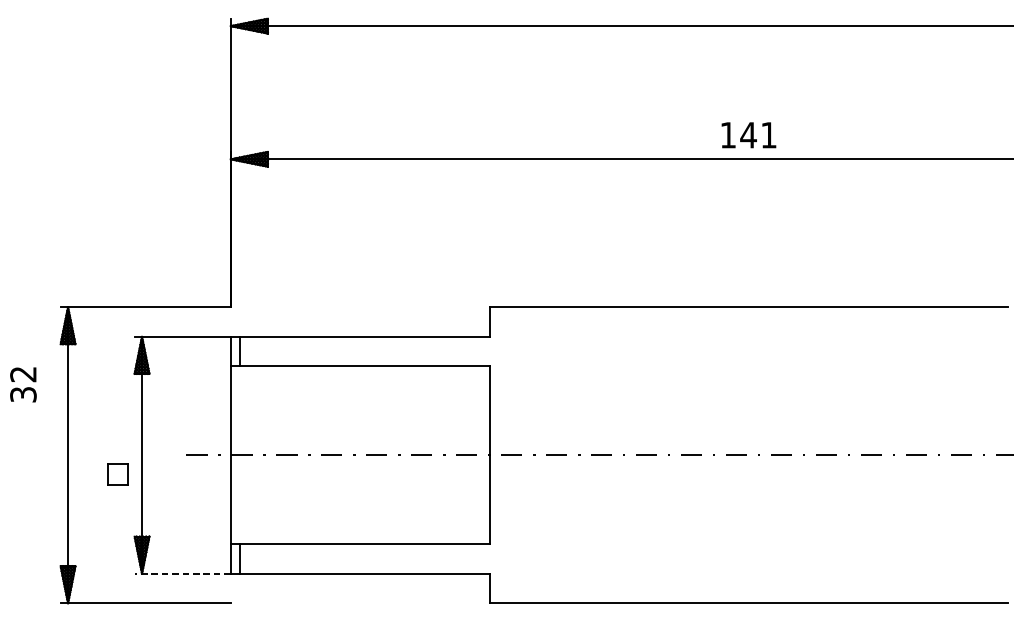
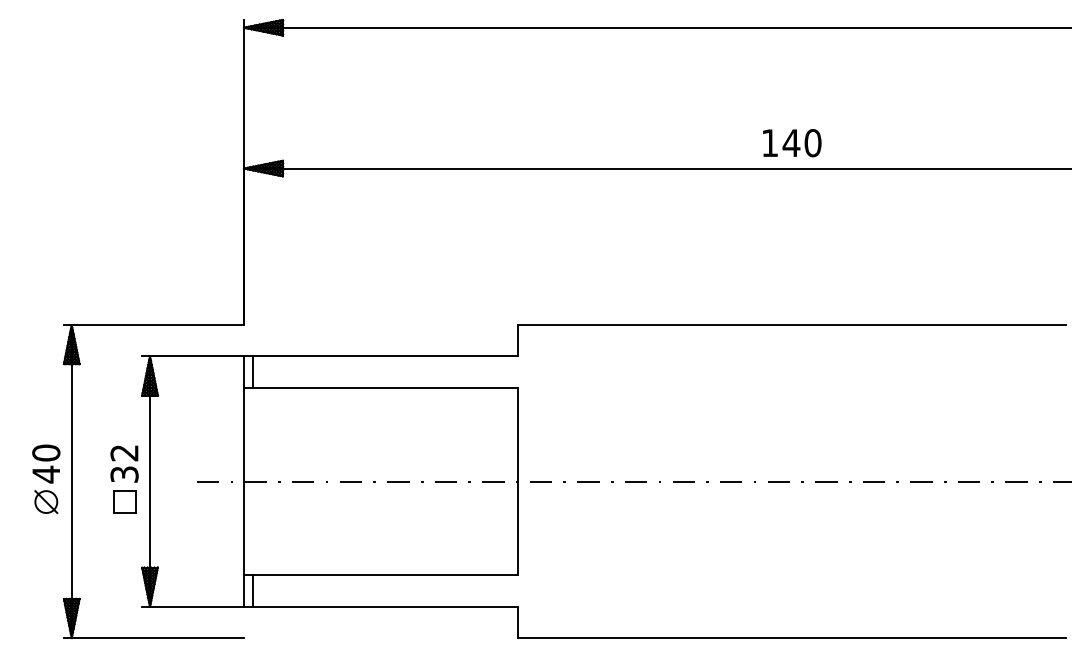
text: (768, 135) -> (812, 143), 141 -> 140
text: (23, 384) -> (124, 463), moved
part: (44, 453) -> (46, 479), added
line: (183, 573) -> (193, 606), dashed -> solid

